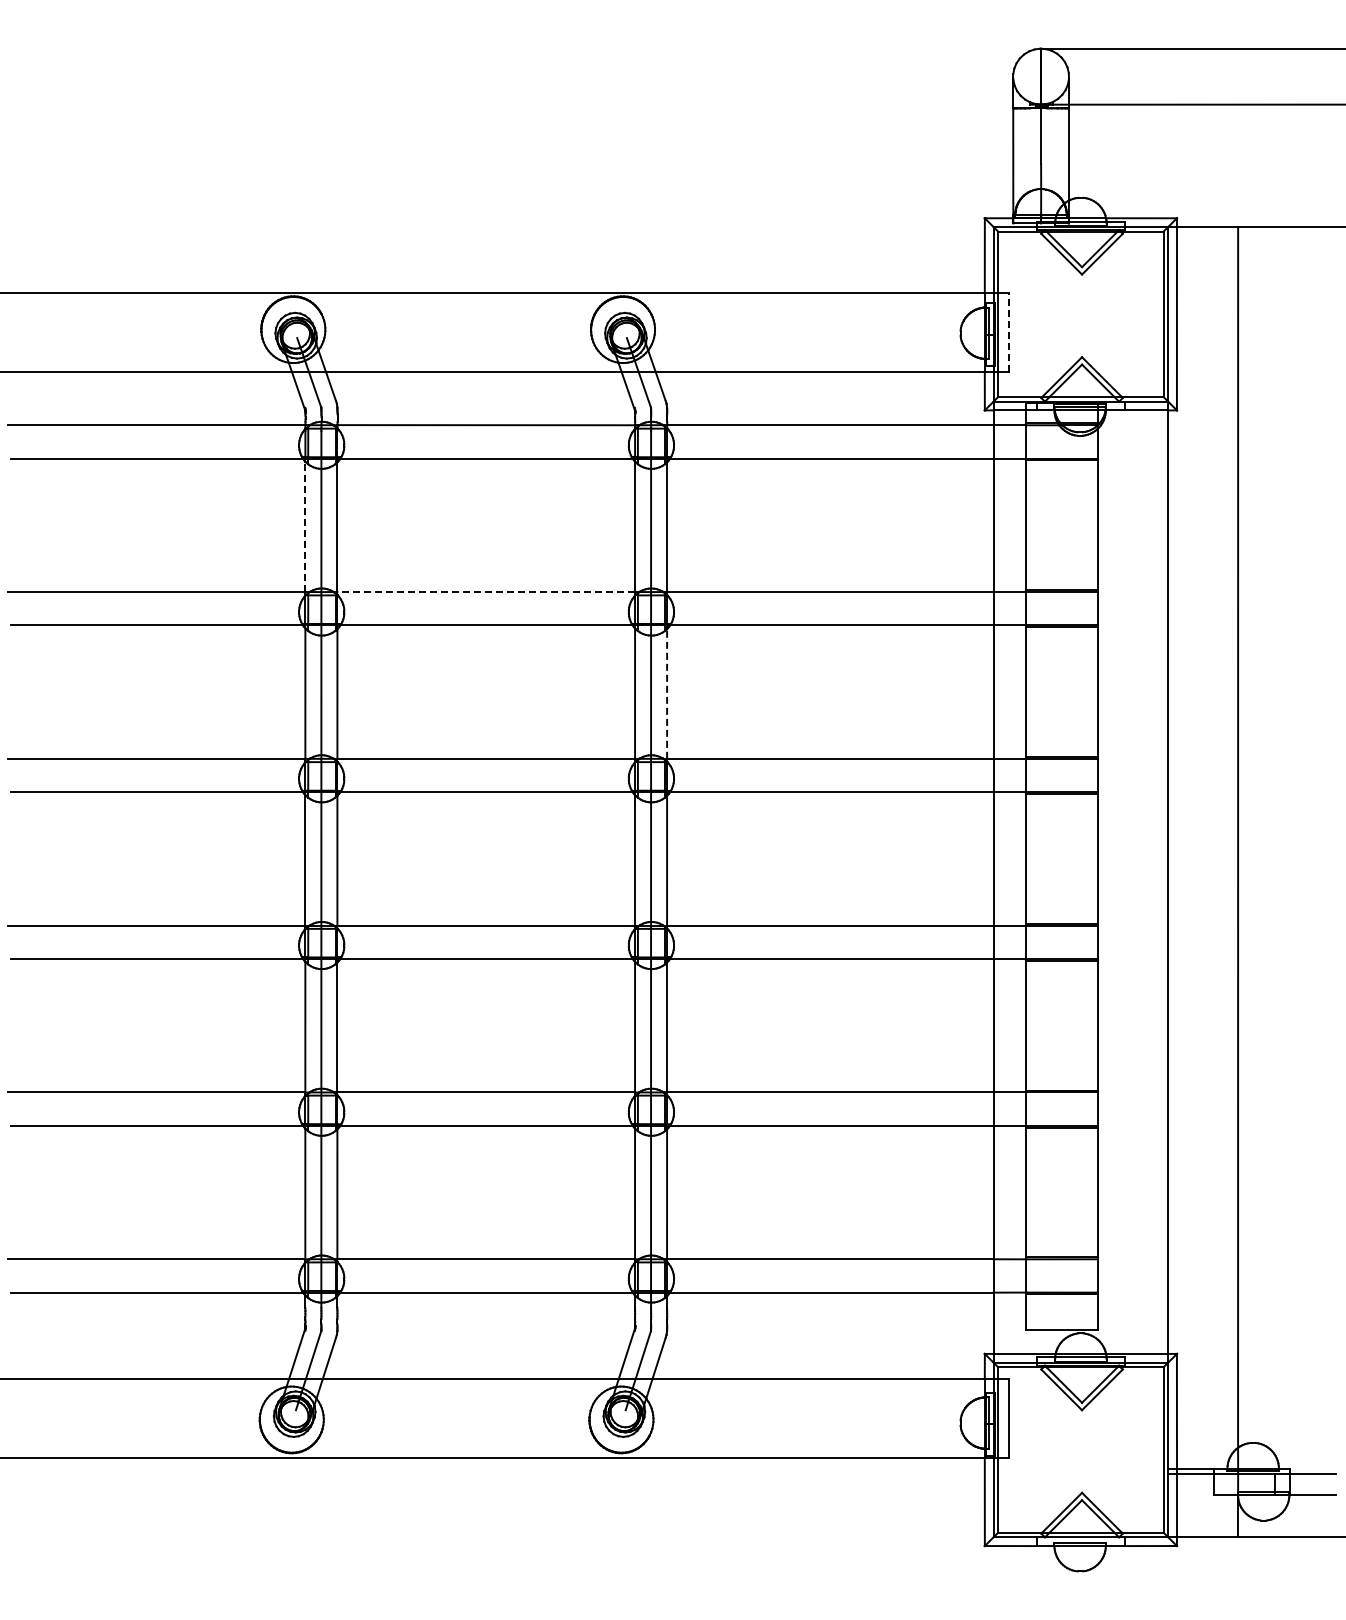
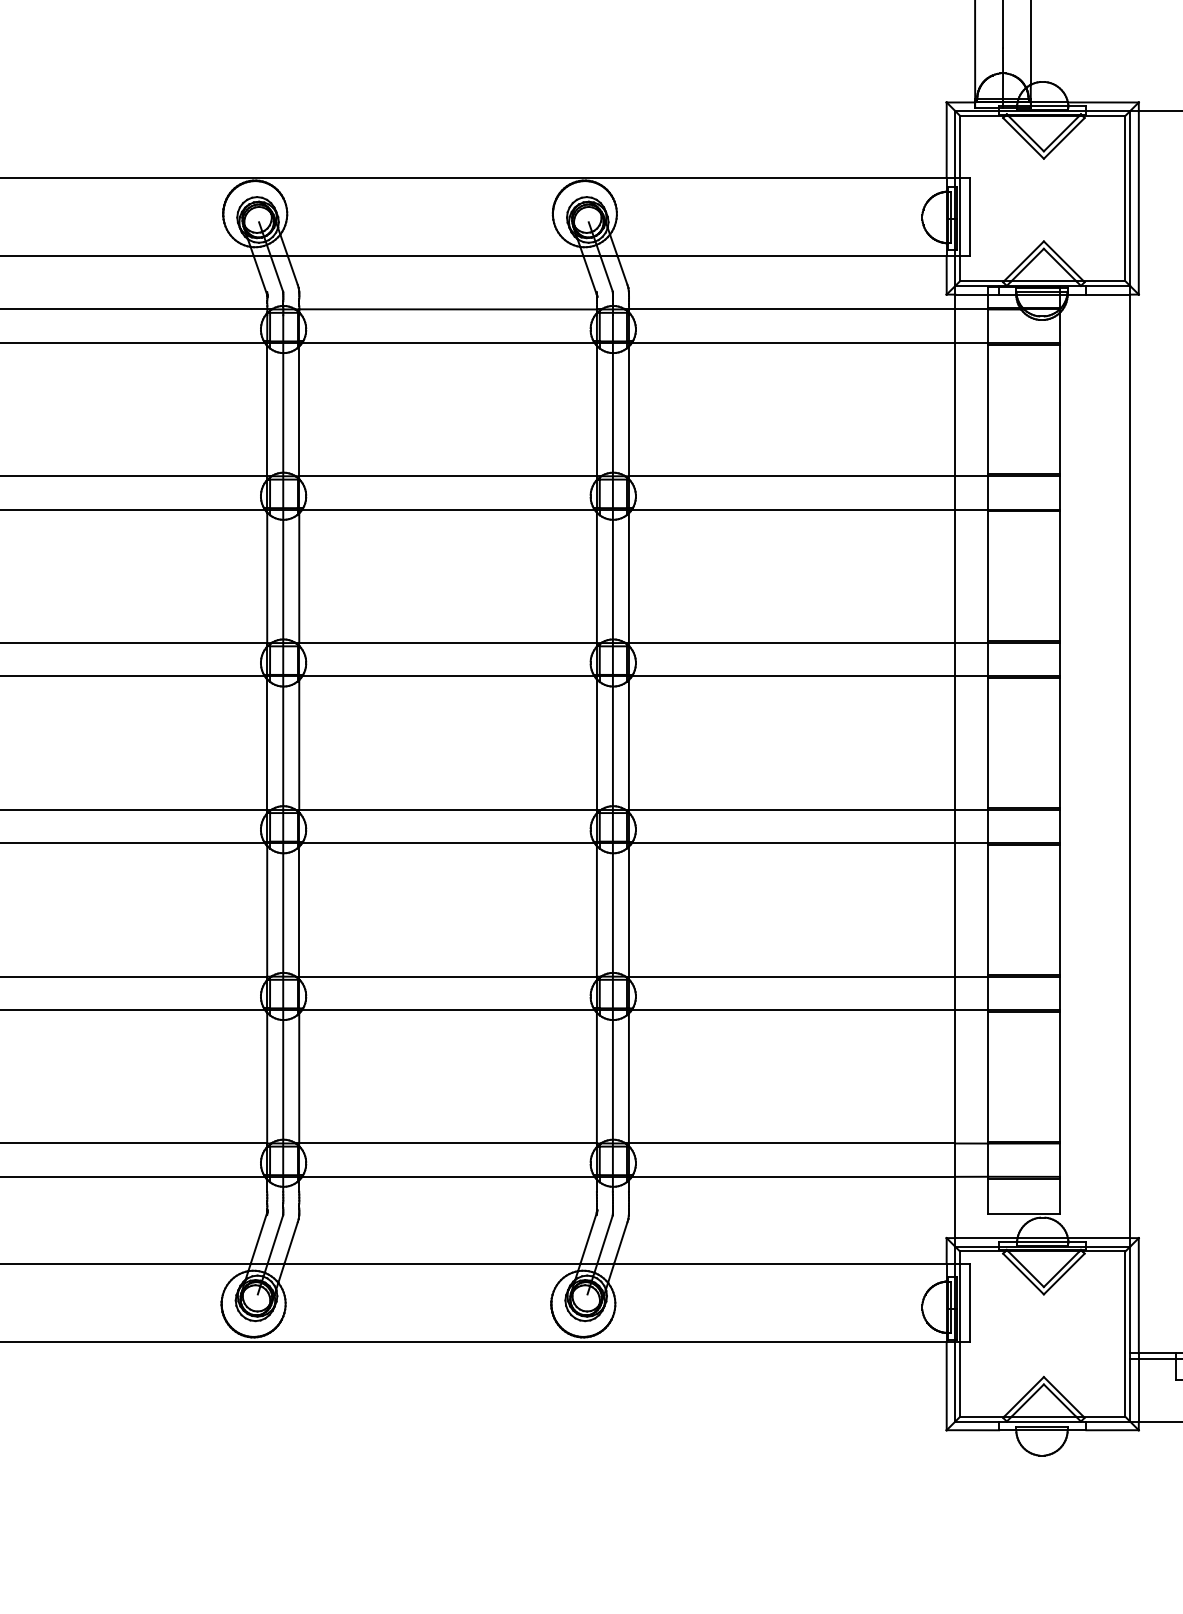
line: (1008, 332) -> (970, 216), dashed -> solid
line: (305, 526) -> (267, 410), dashed -> solid
line: (486, 592) -> (448, 476), dashed -> solid
line: (667, 693) -> (629, 577), dashed -> solid

